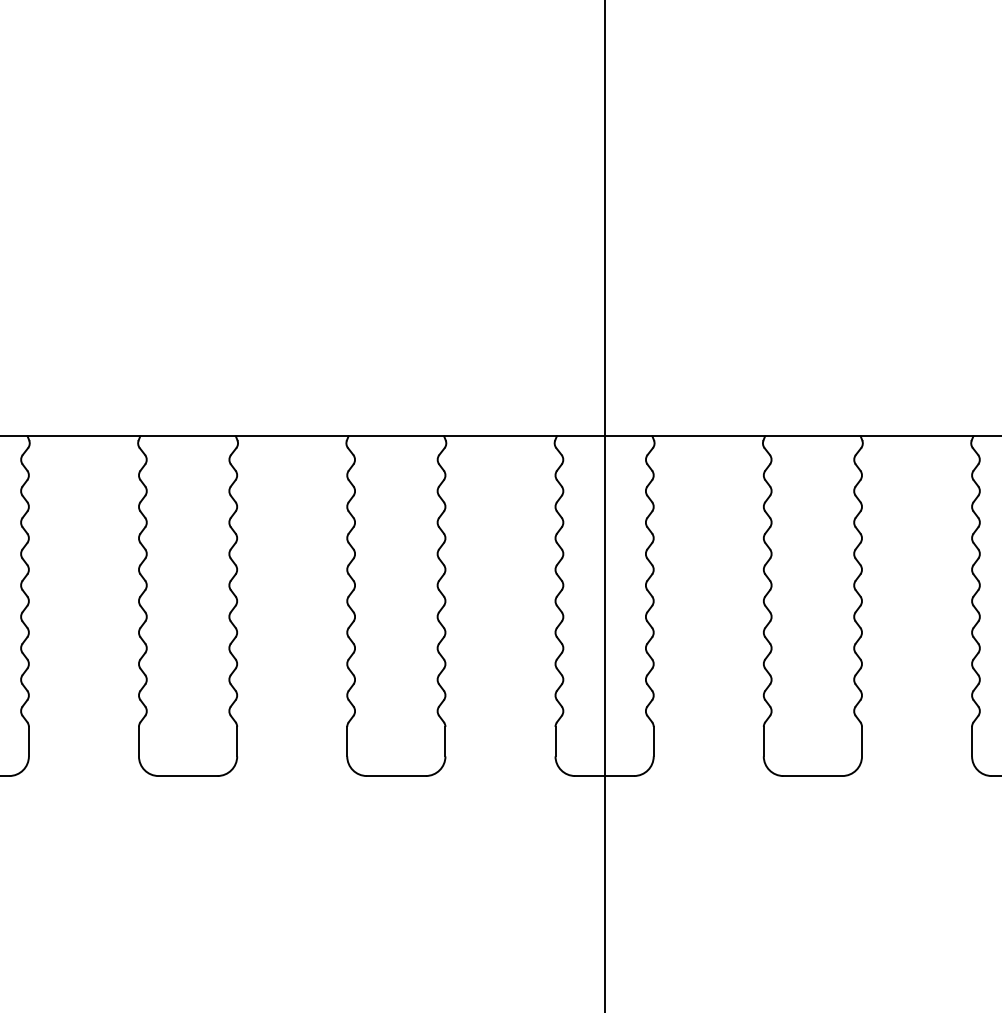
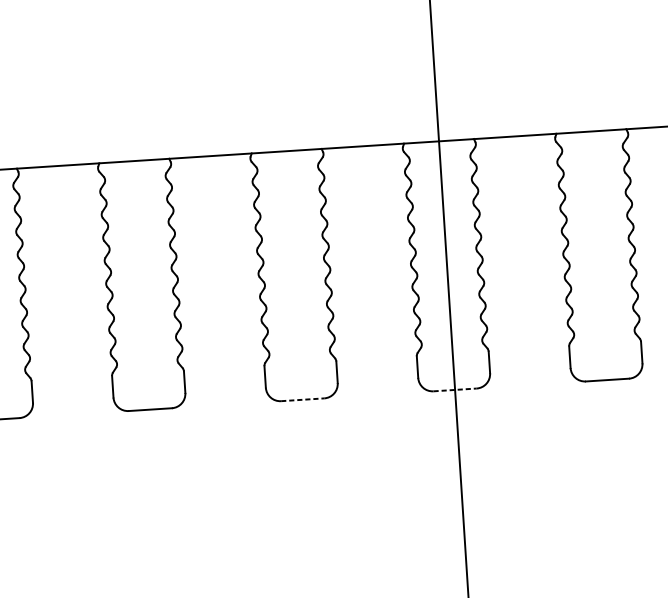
line: (396, 776) -> (302, 400), solid -> dashed
line: (605, 776) -> (455, 390), solid -> dashed

